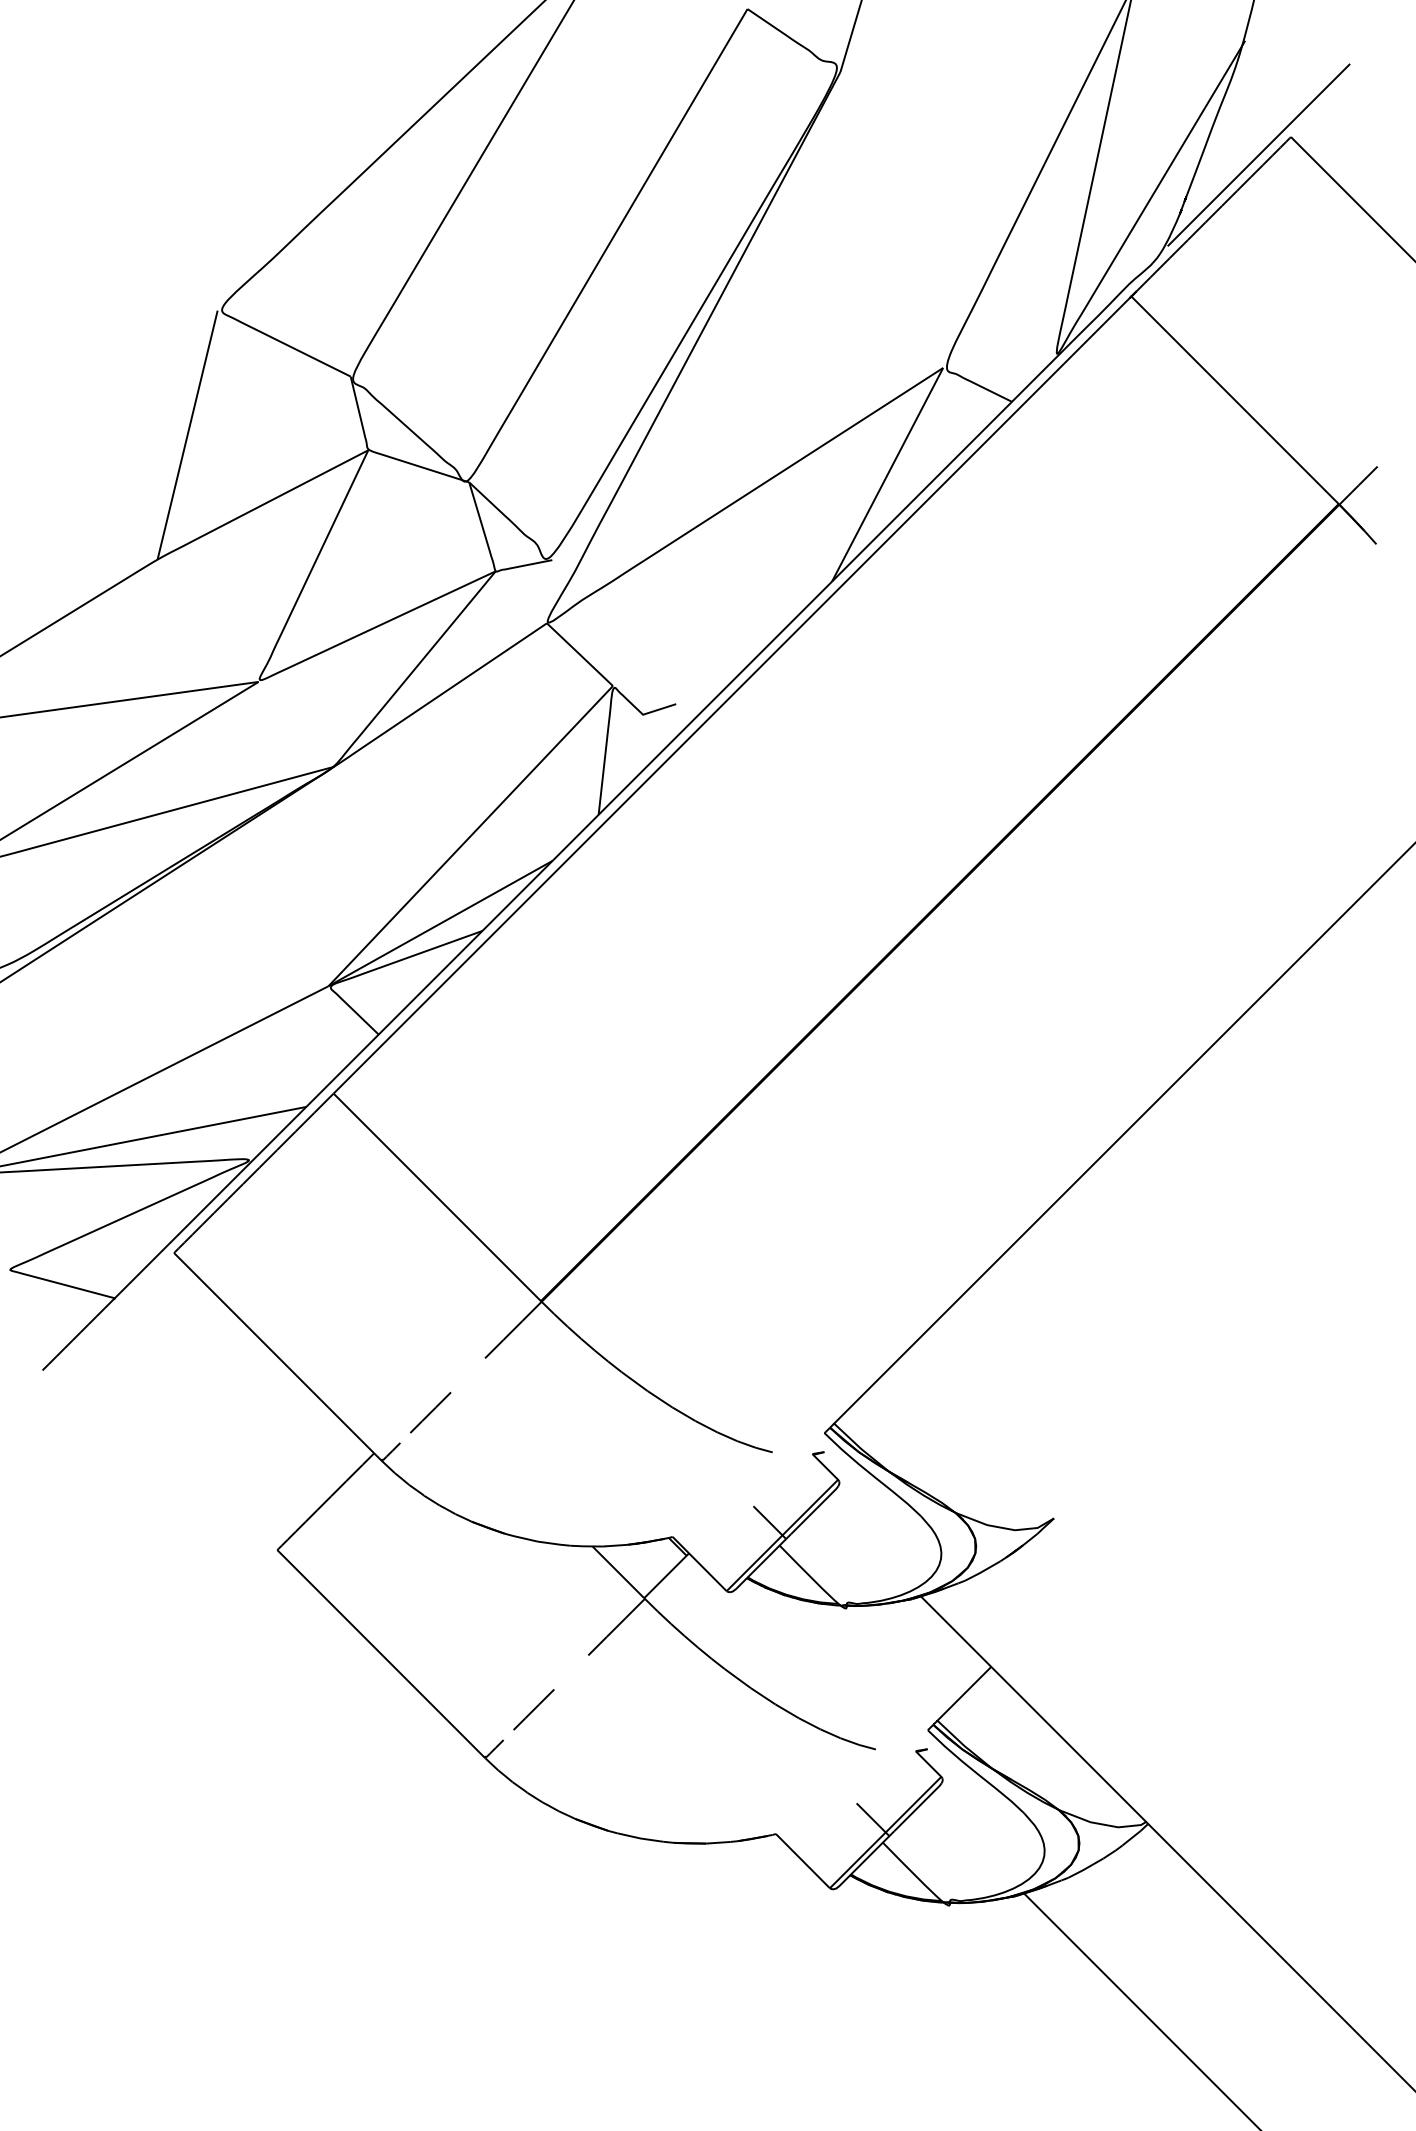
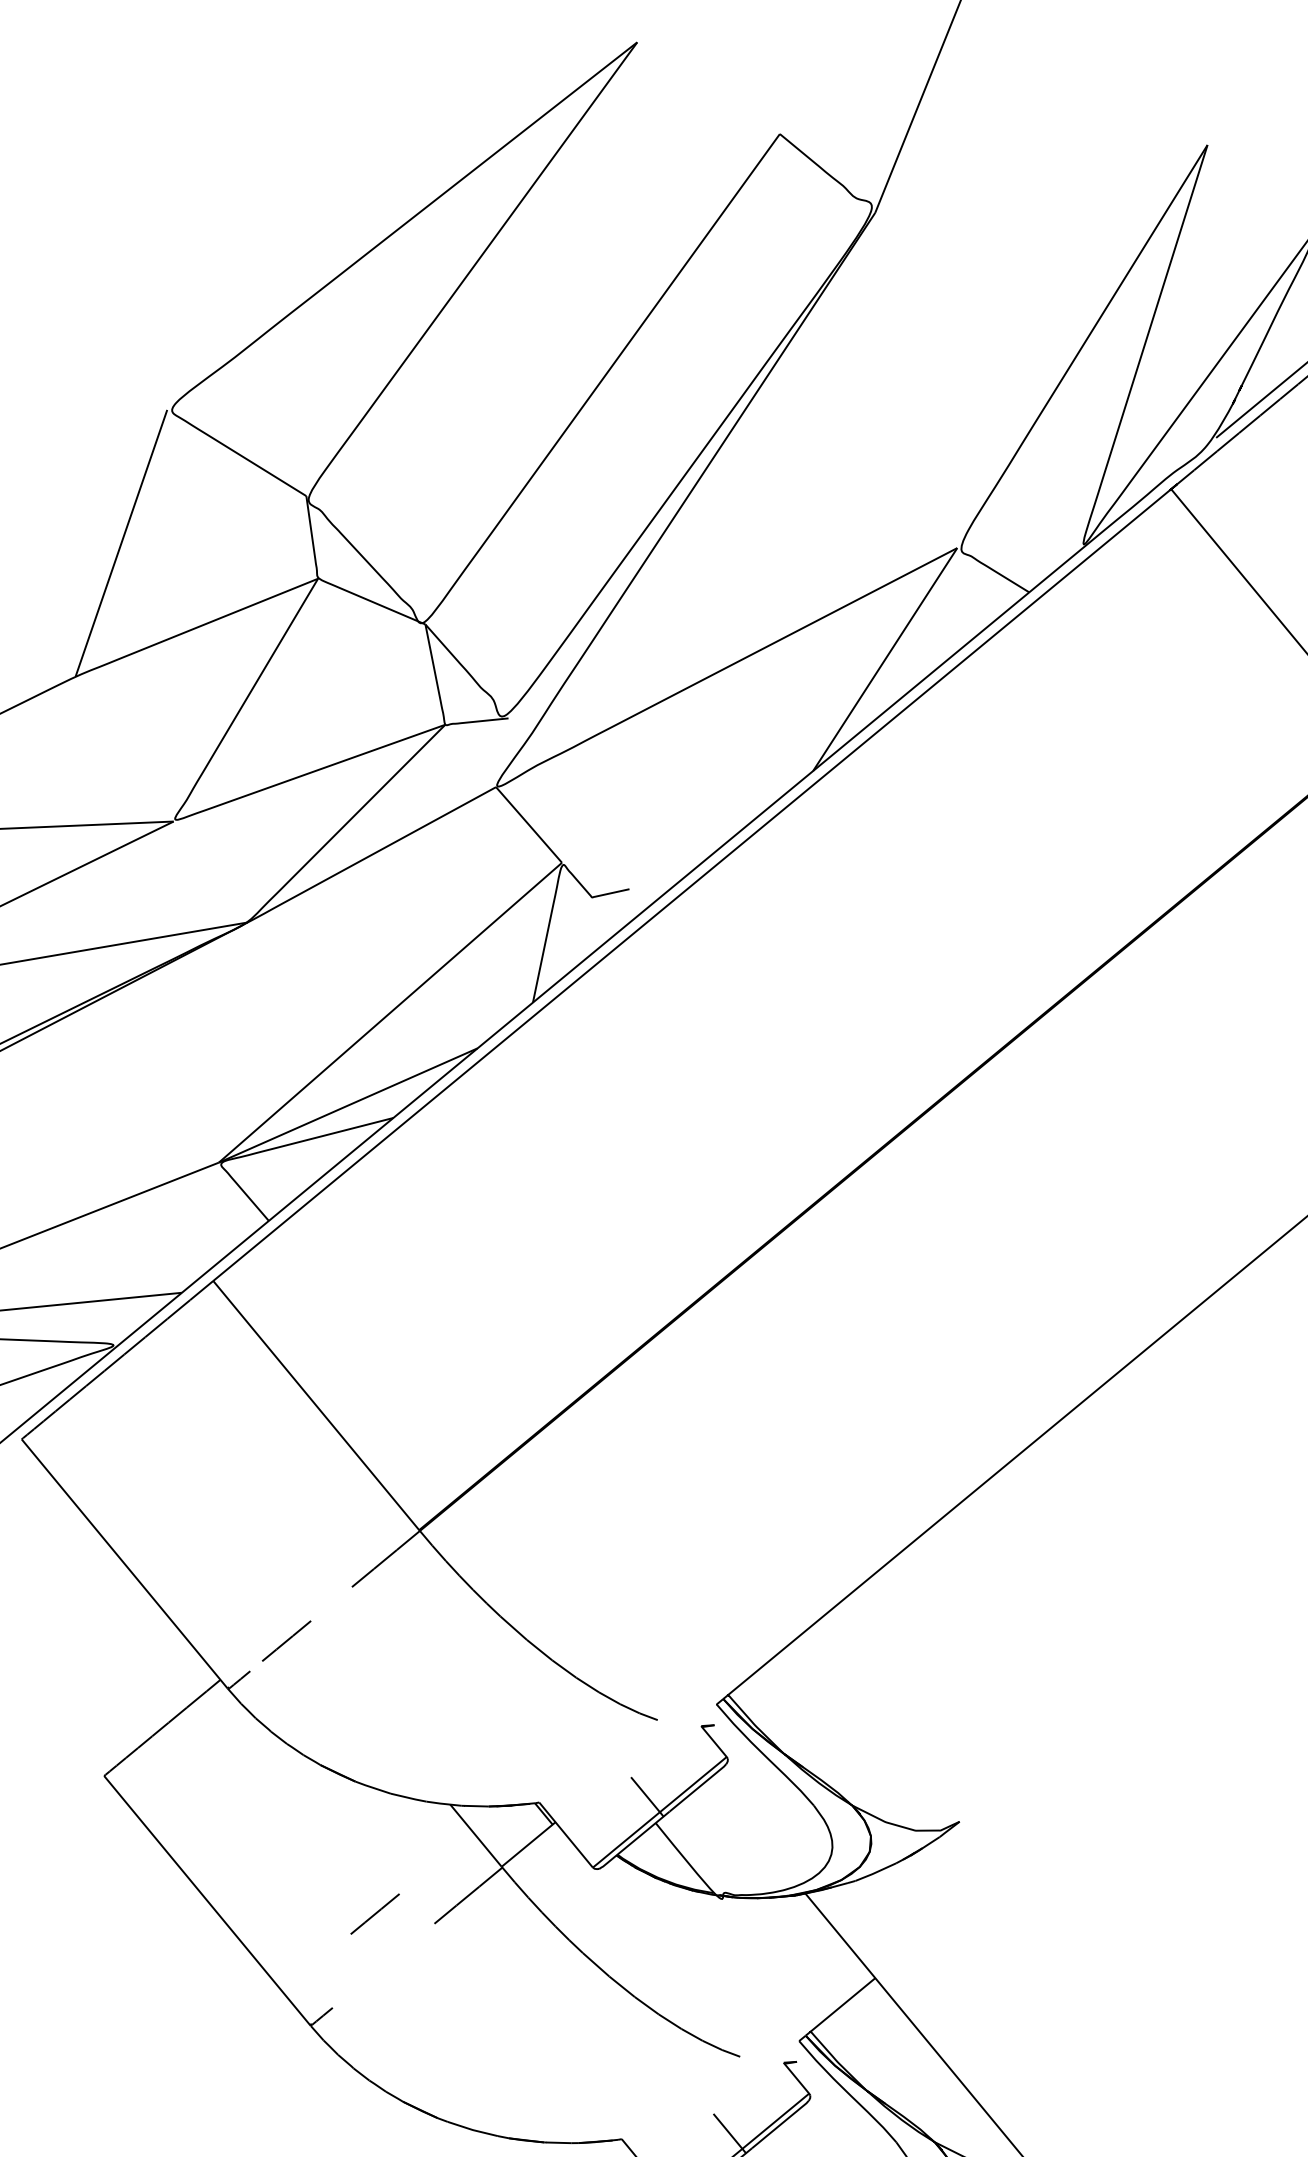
line: (533, 1709) -> (374, 1913), moved

